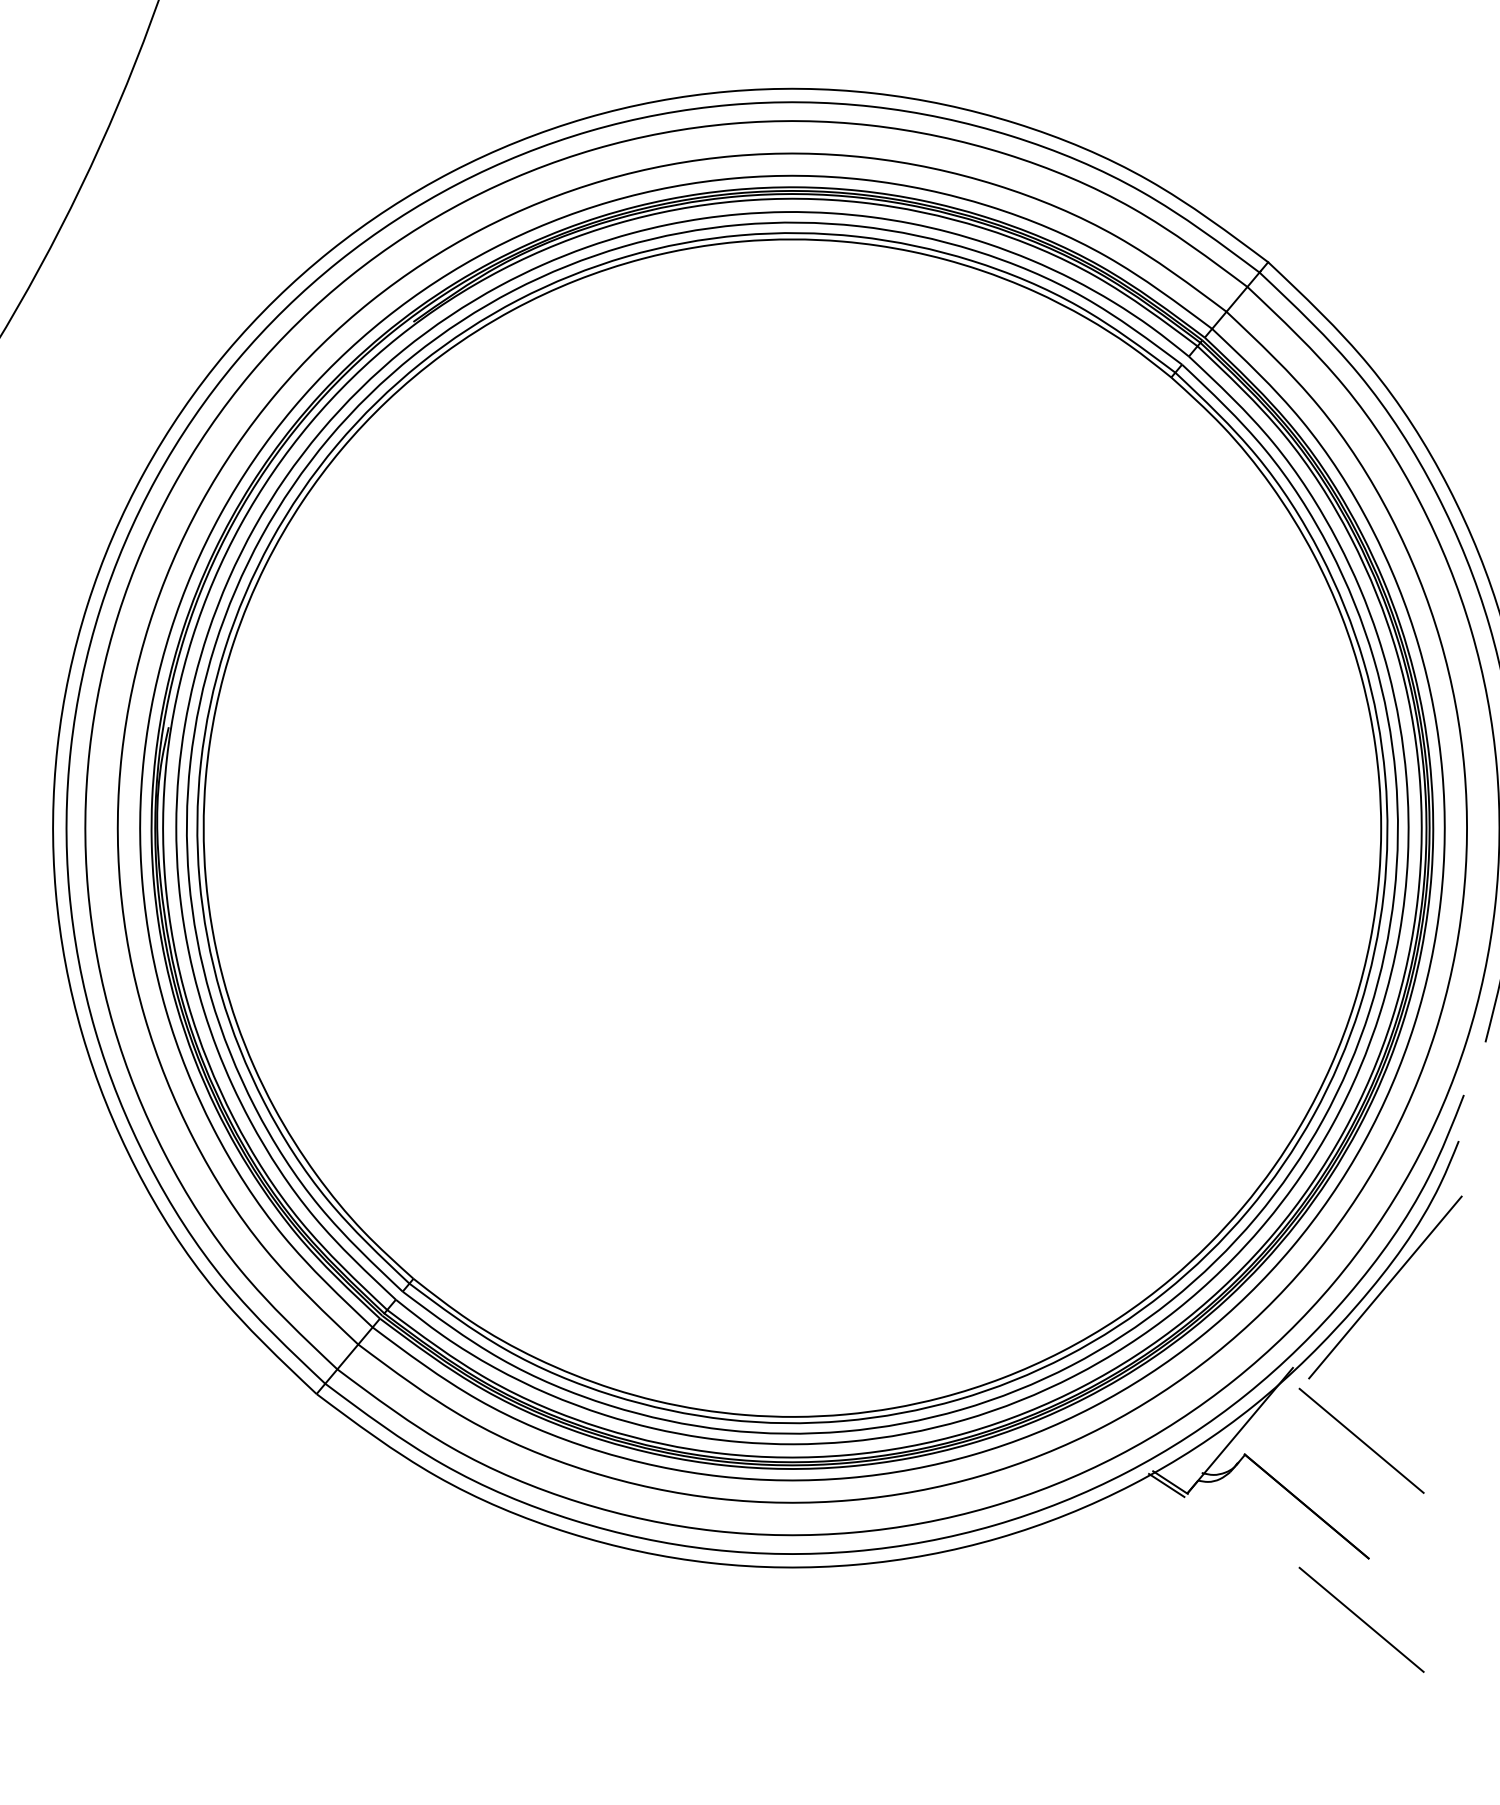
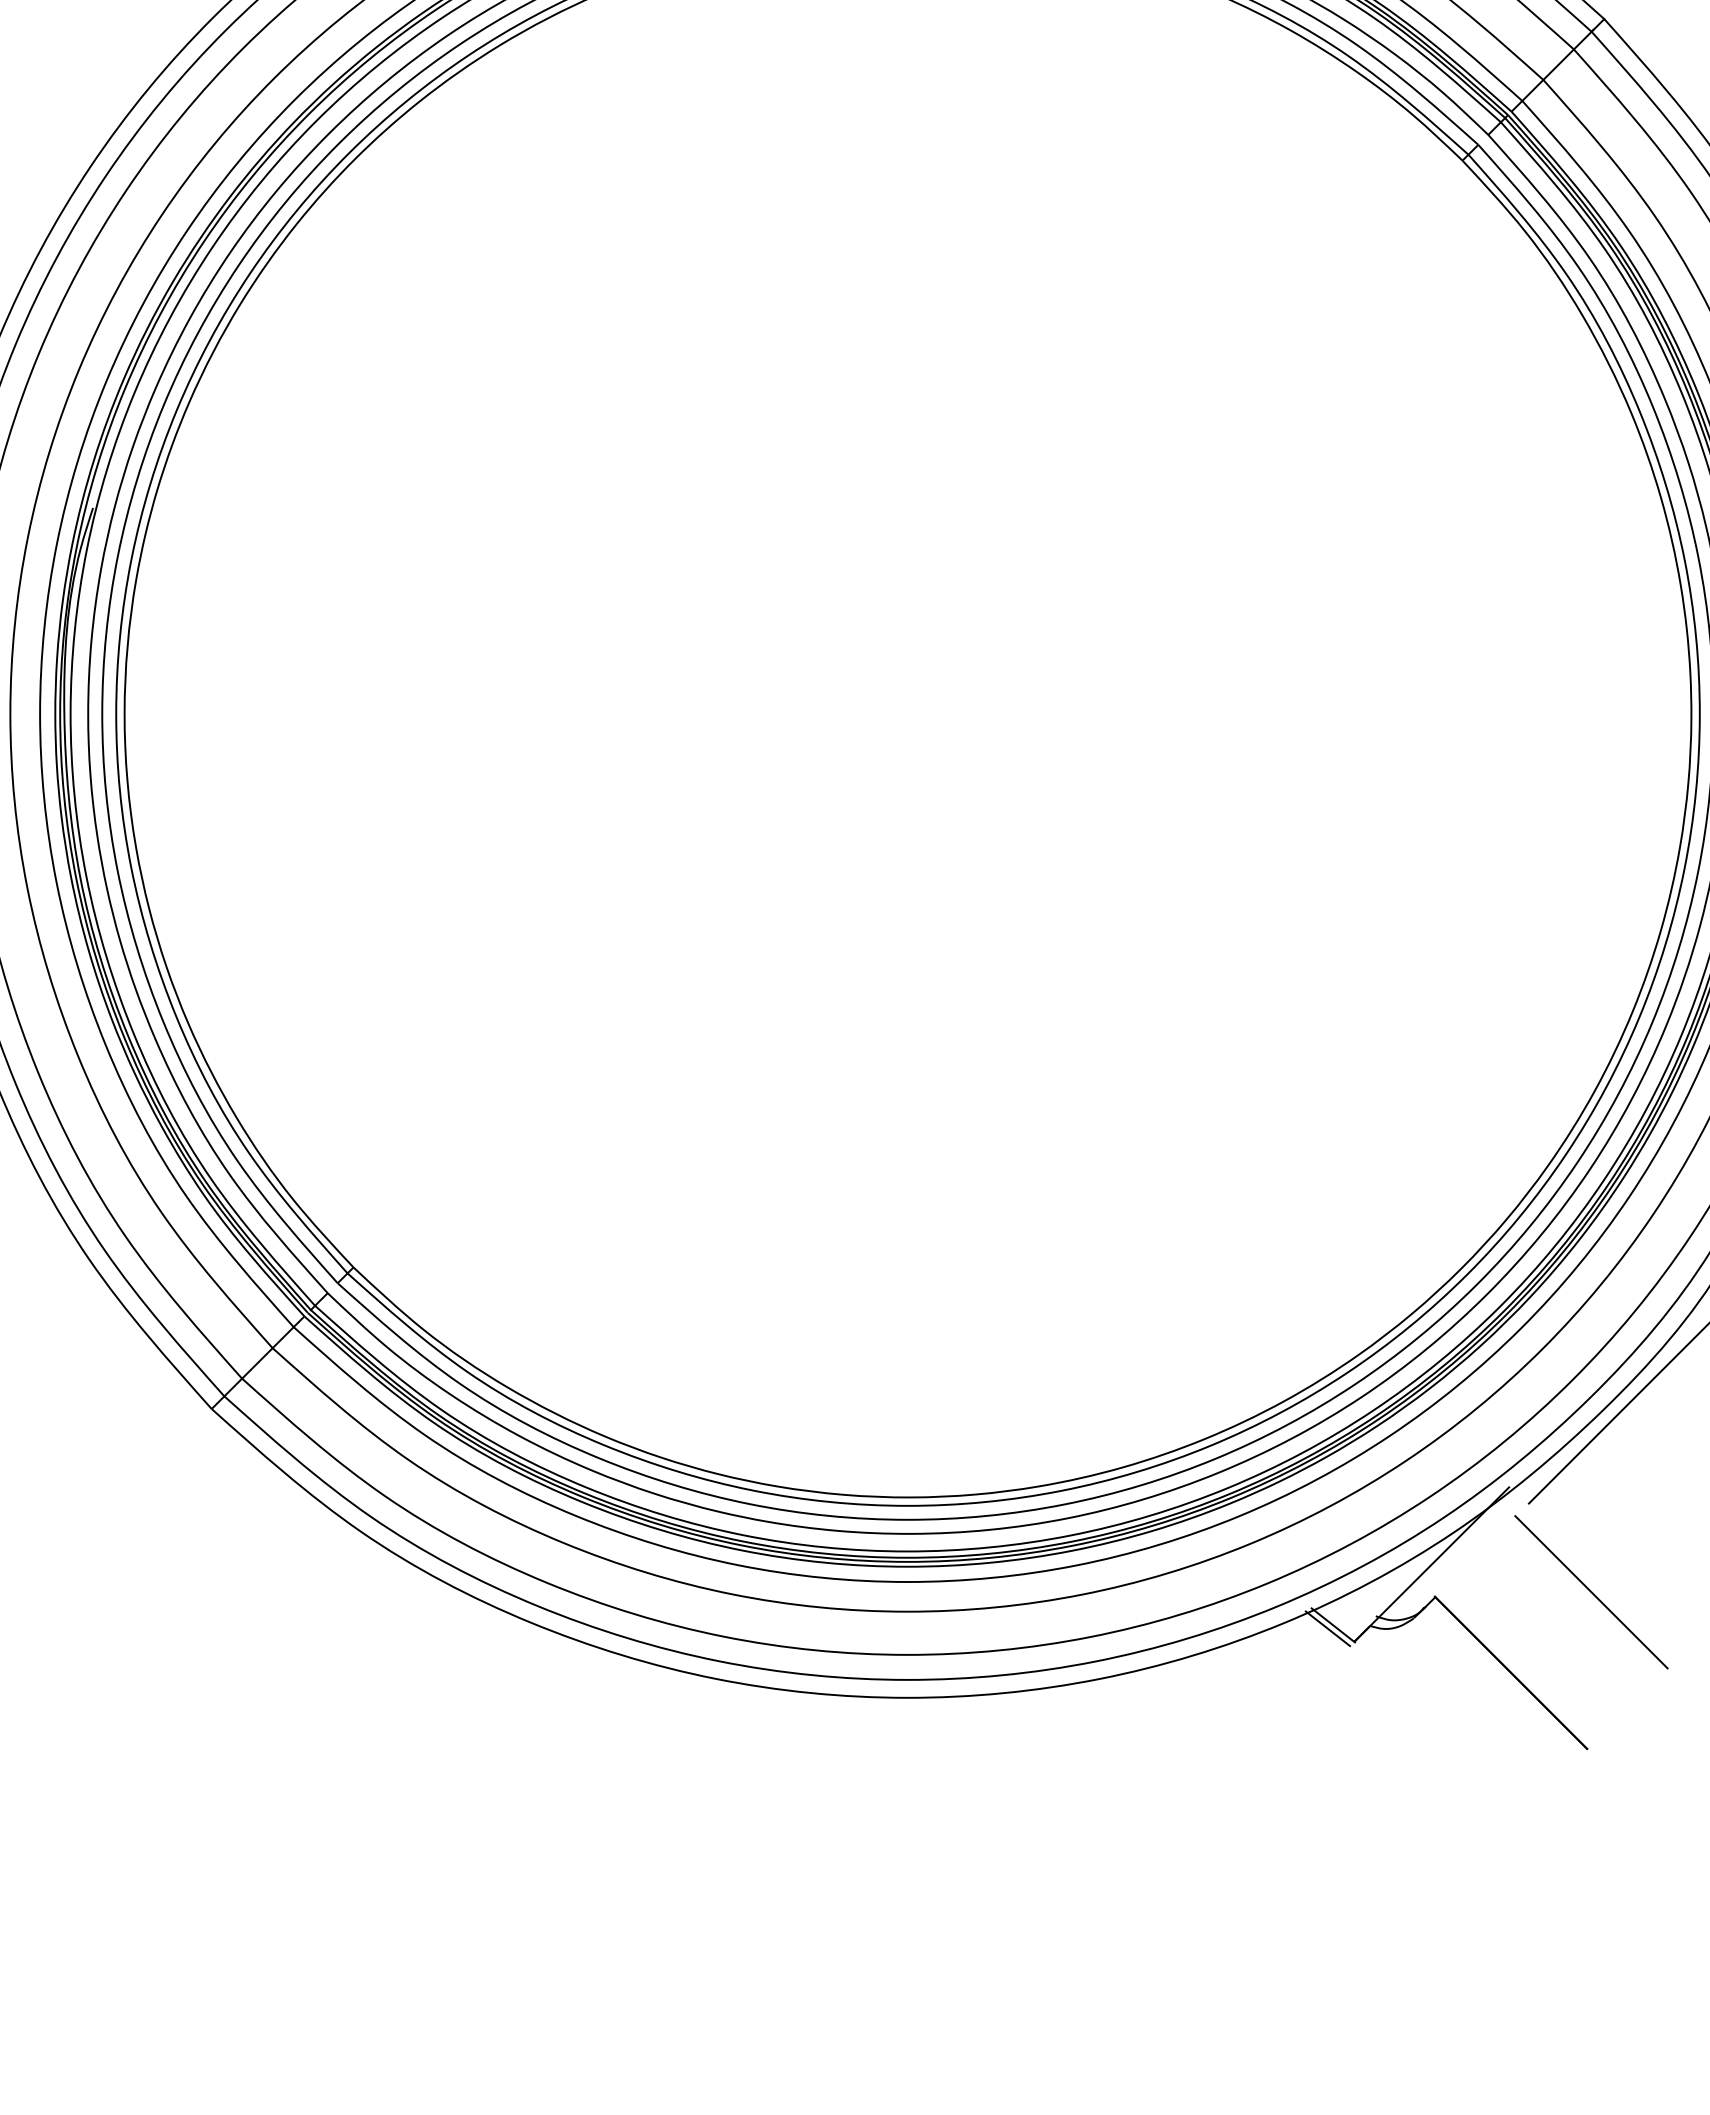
line: (1361, 1619) -> (1570, 1829), removed

